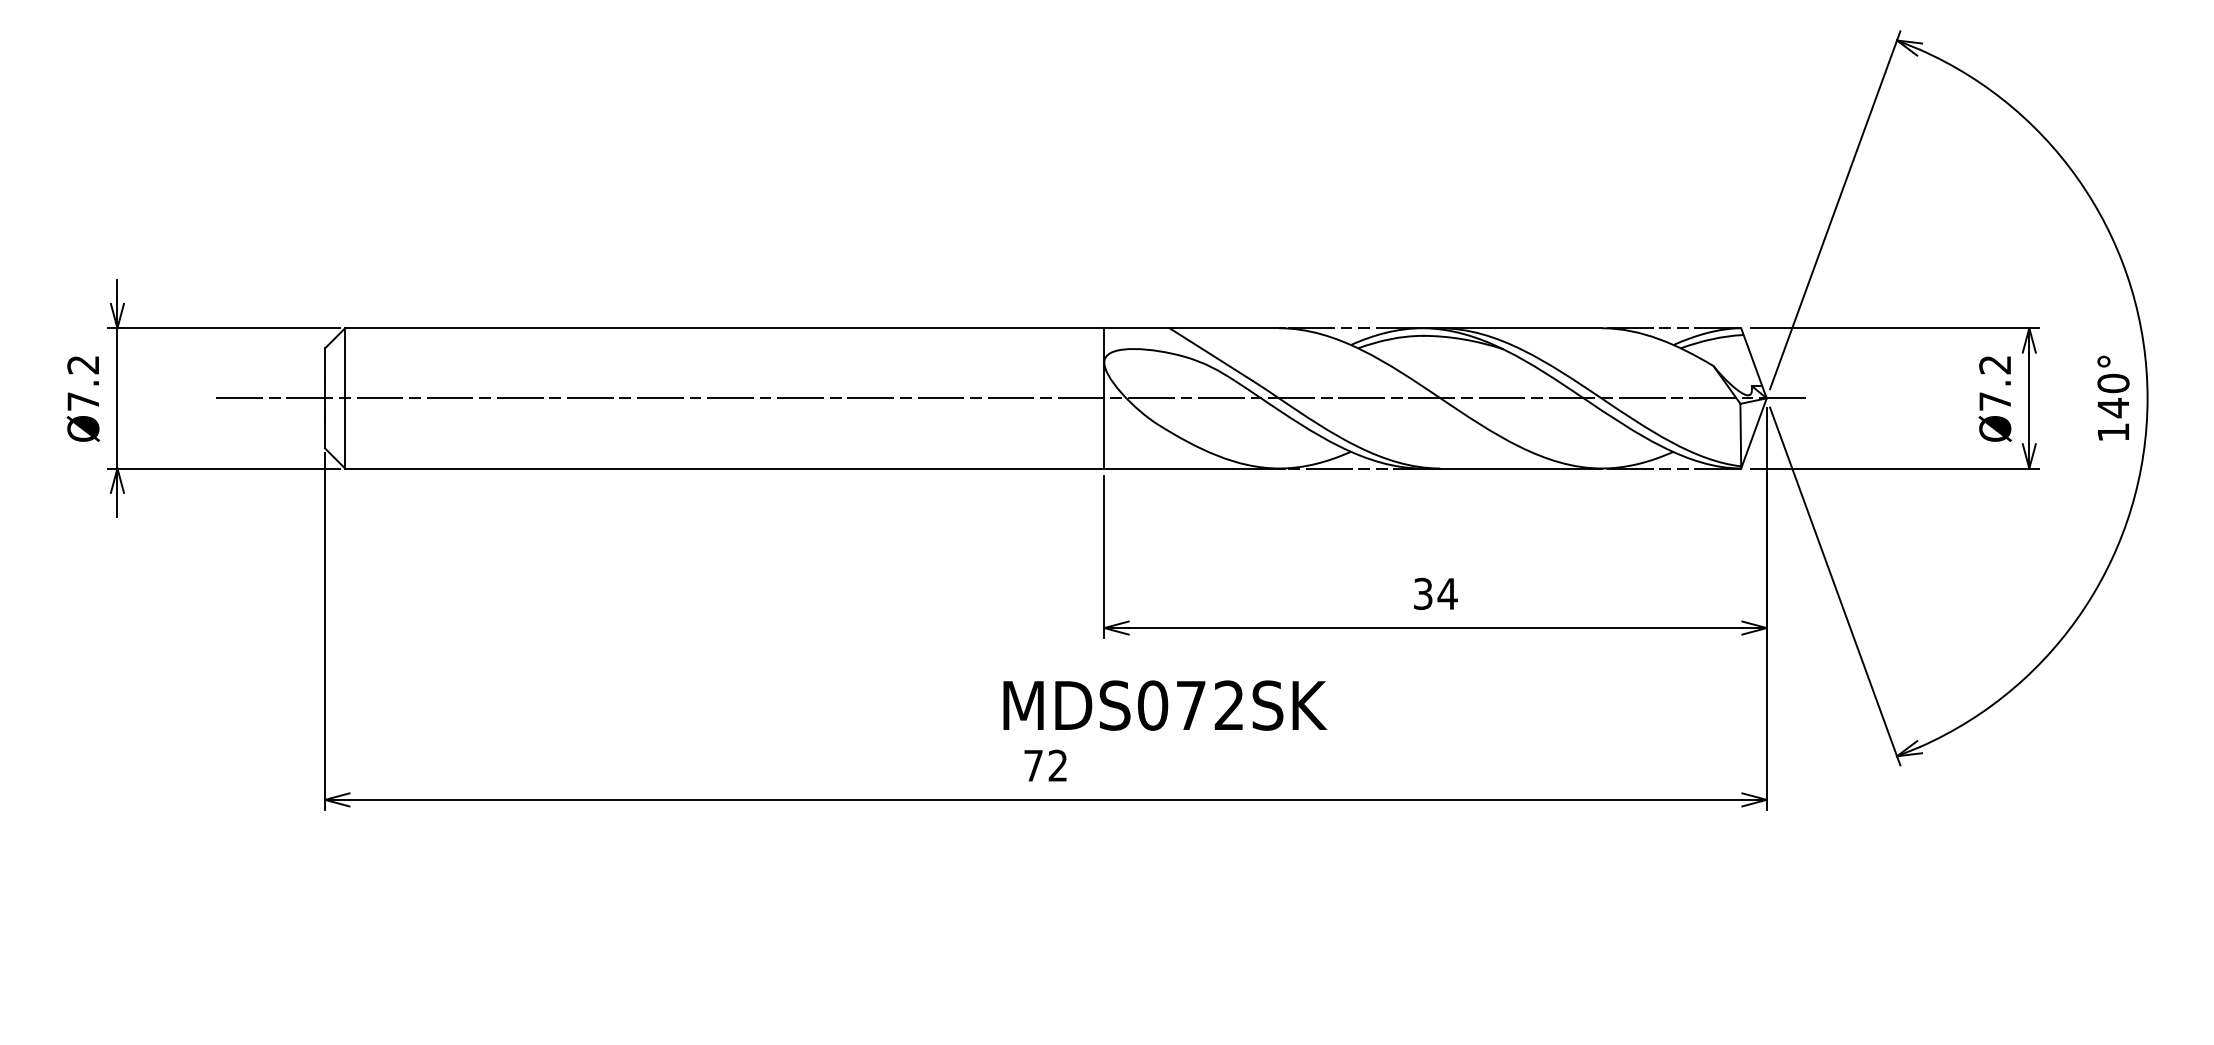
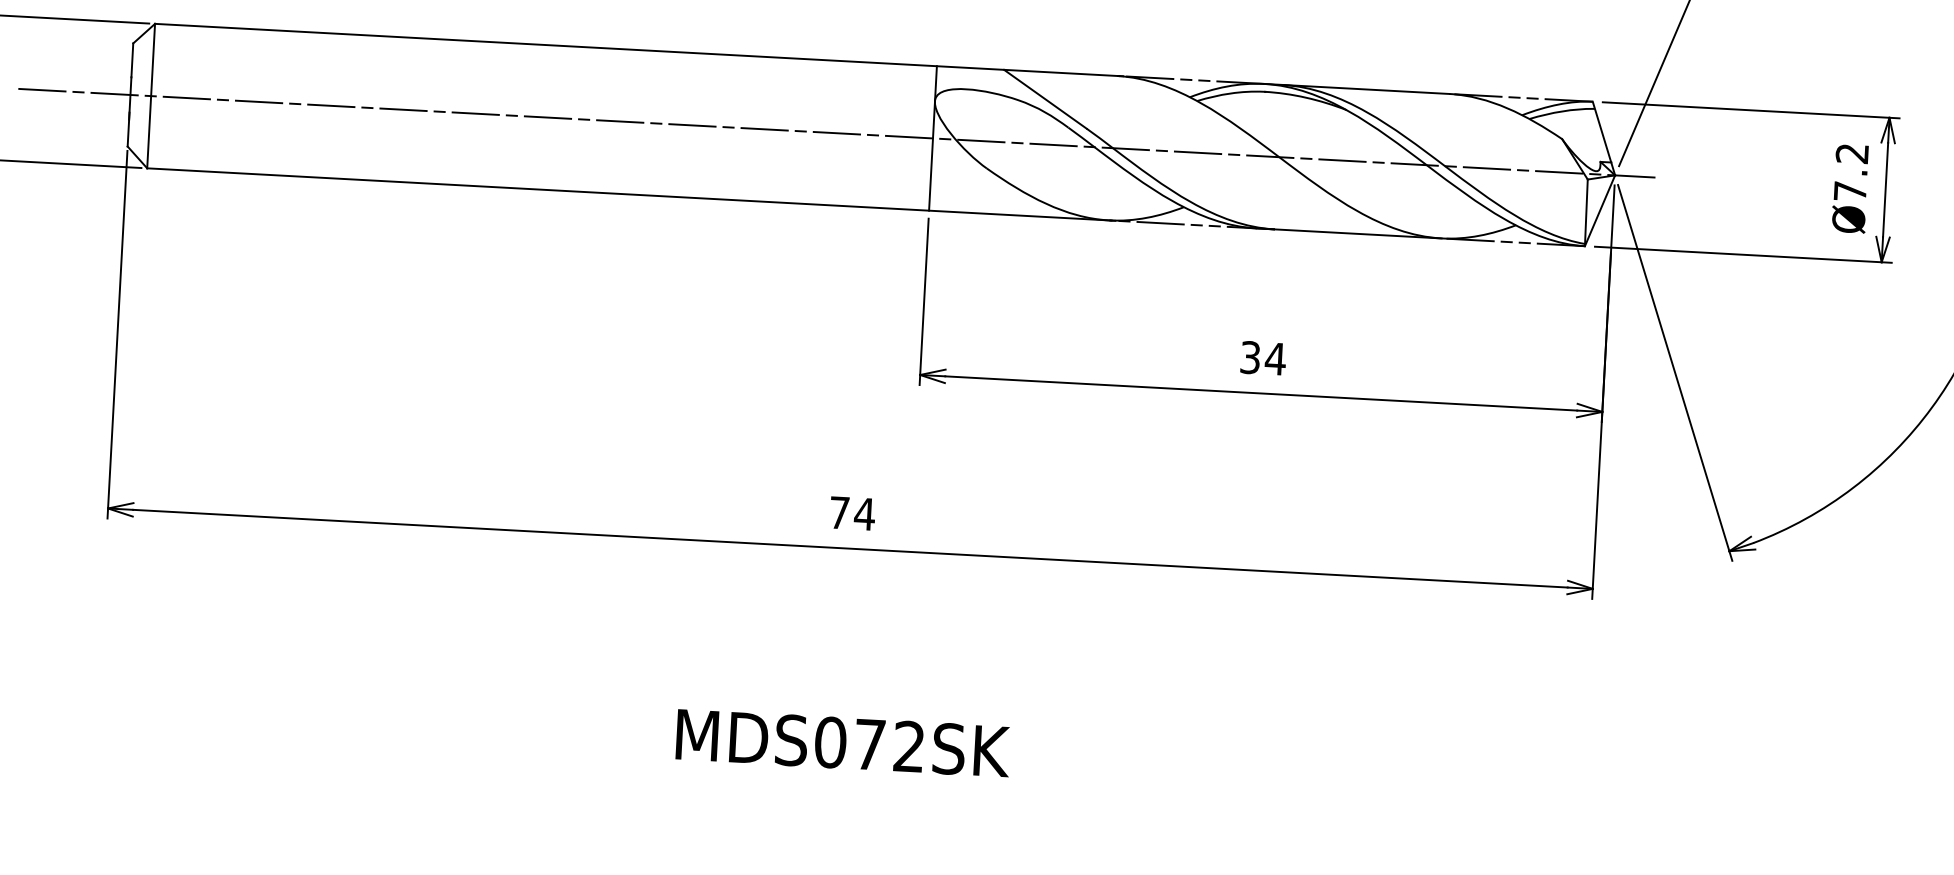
text: (1165, 705) -> (843, 743), moved
text: (1057, 765) -> (864, 513), 72 -> 74

